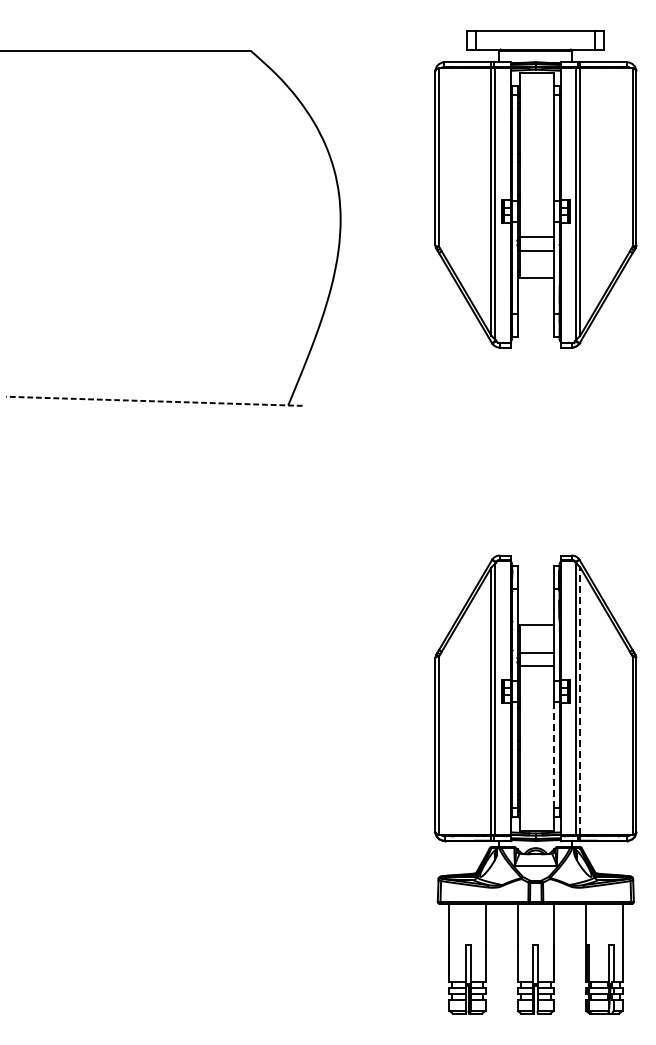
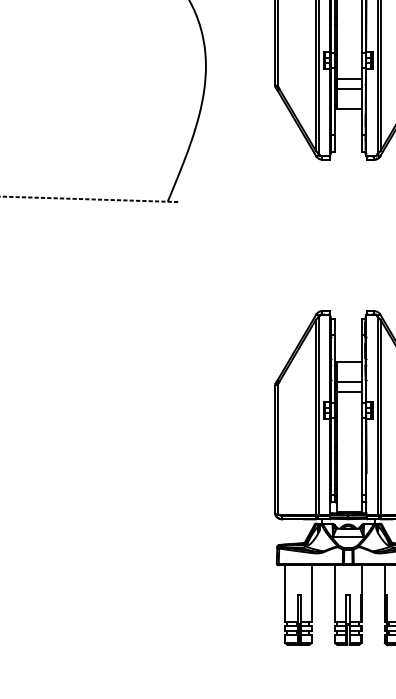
line: (580, 701) -> (380, 417), dashed -> solid
line: (554, 755) -> (361, 456), dashed -> solid

